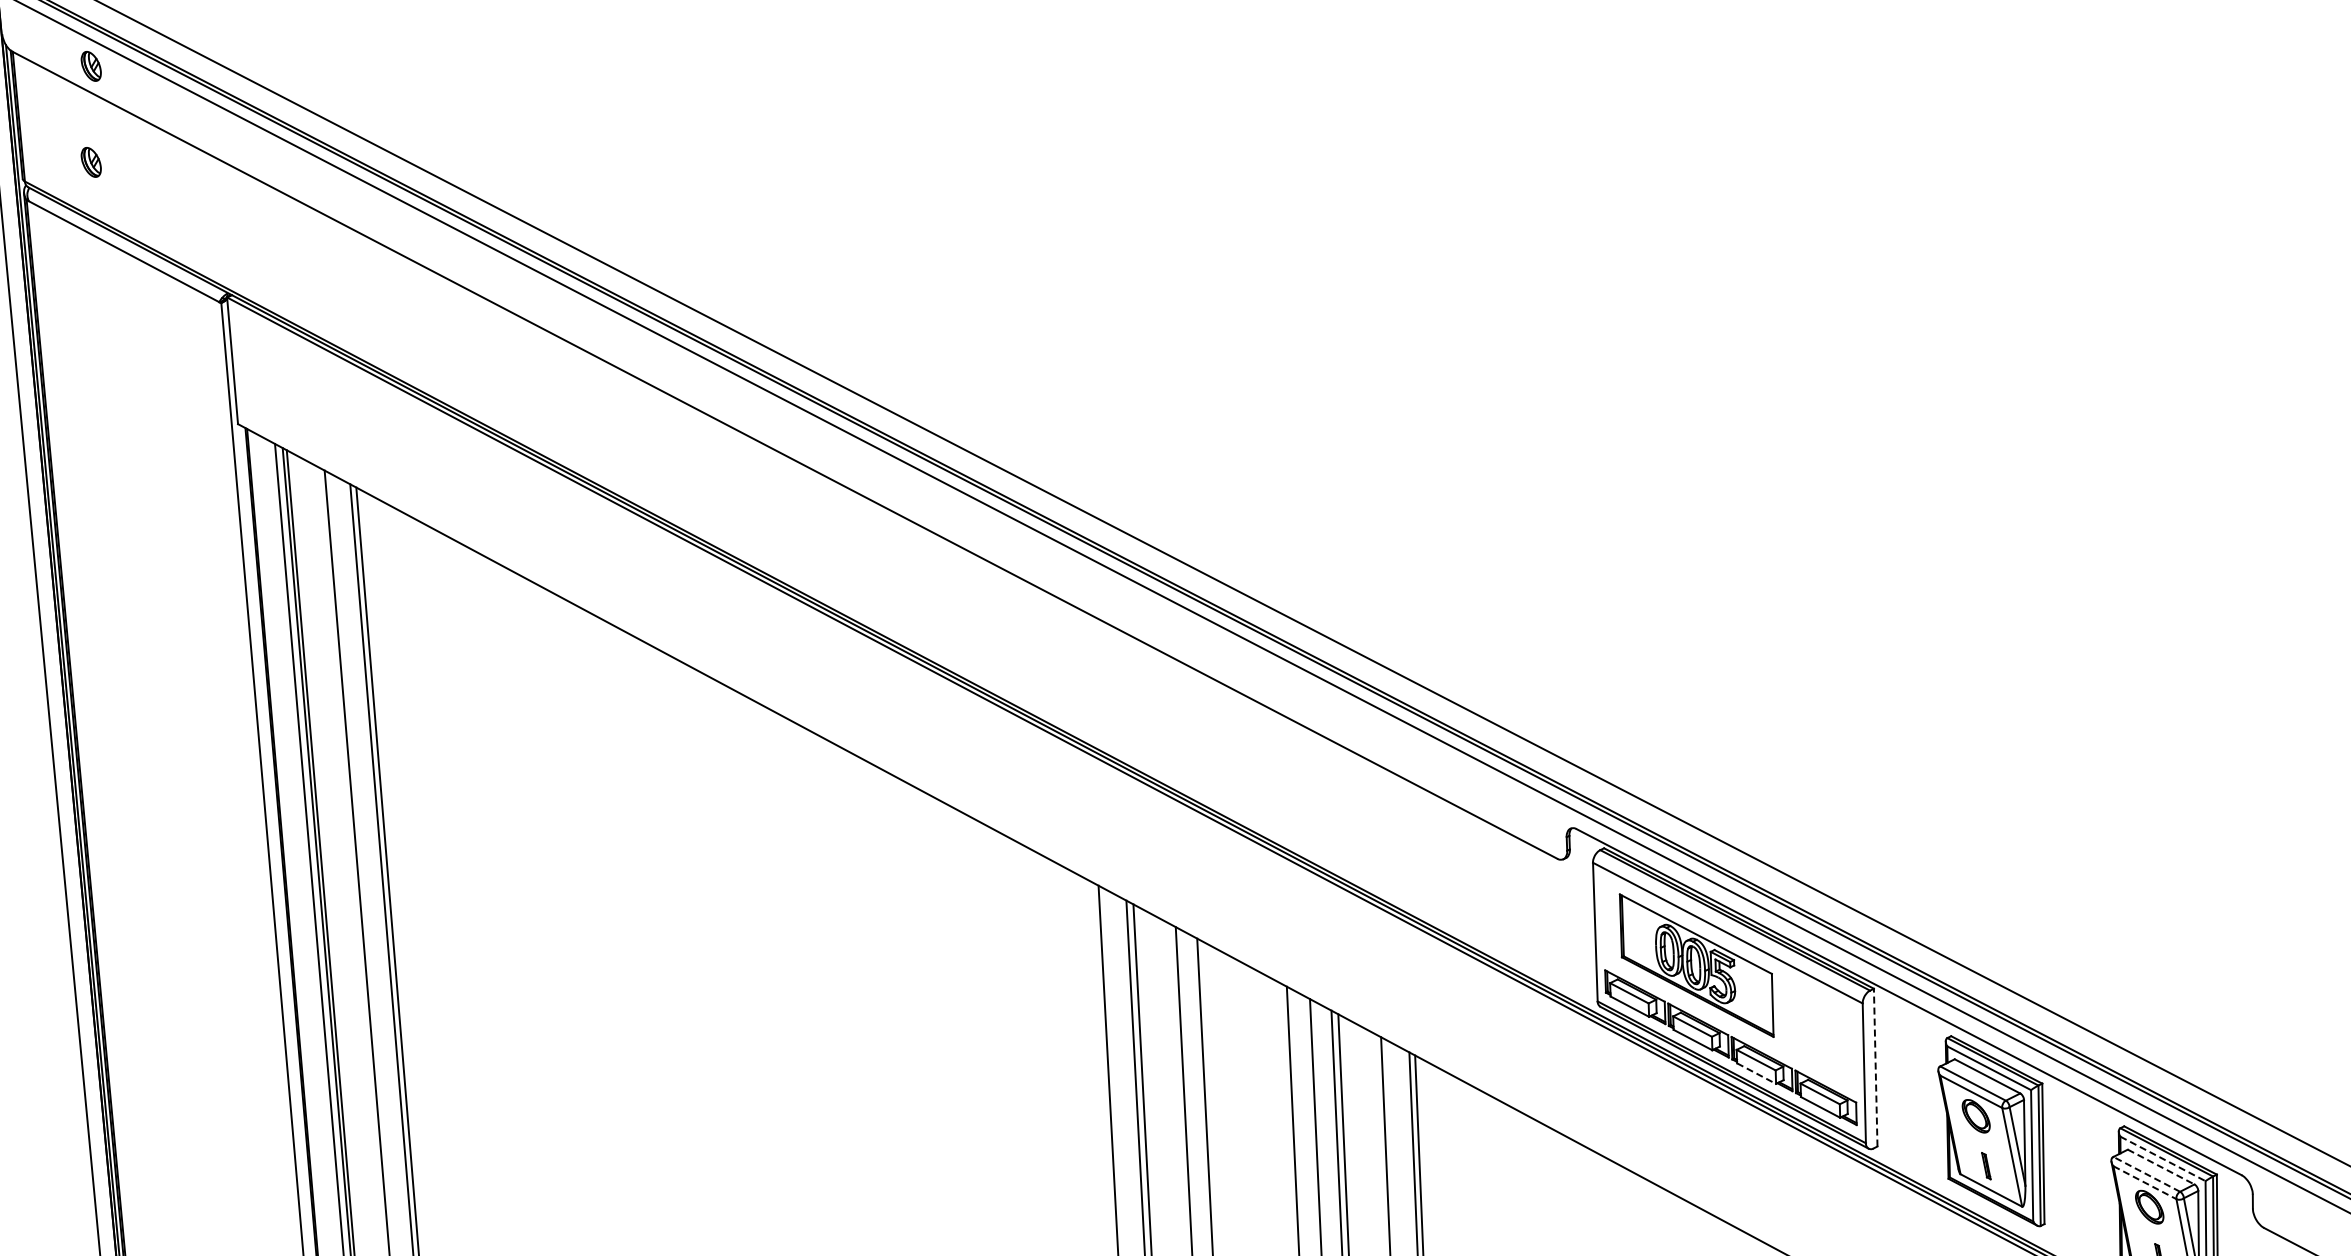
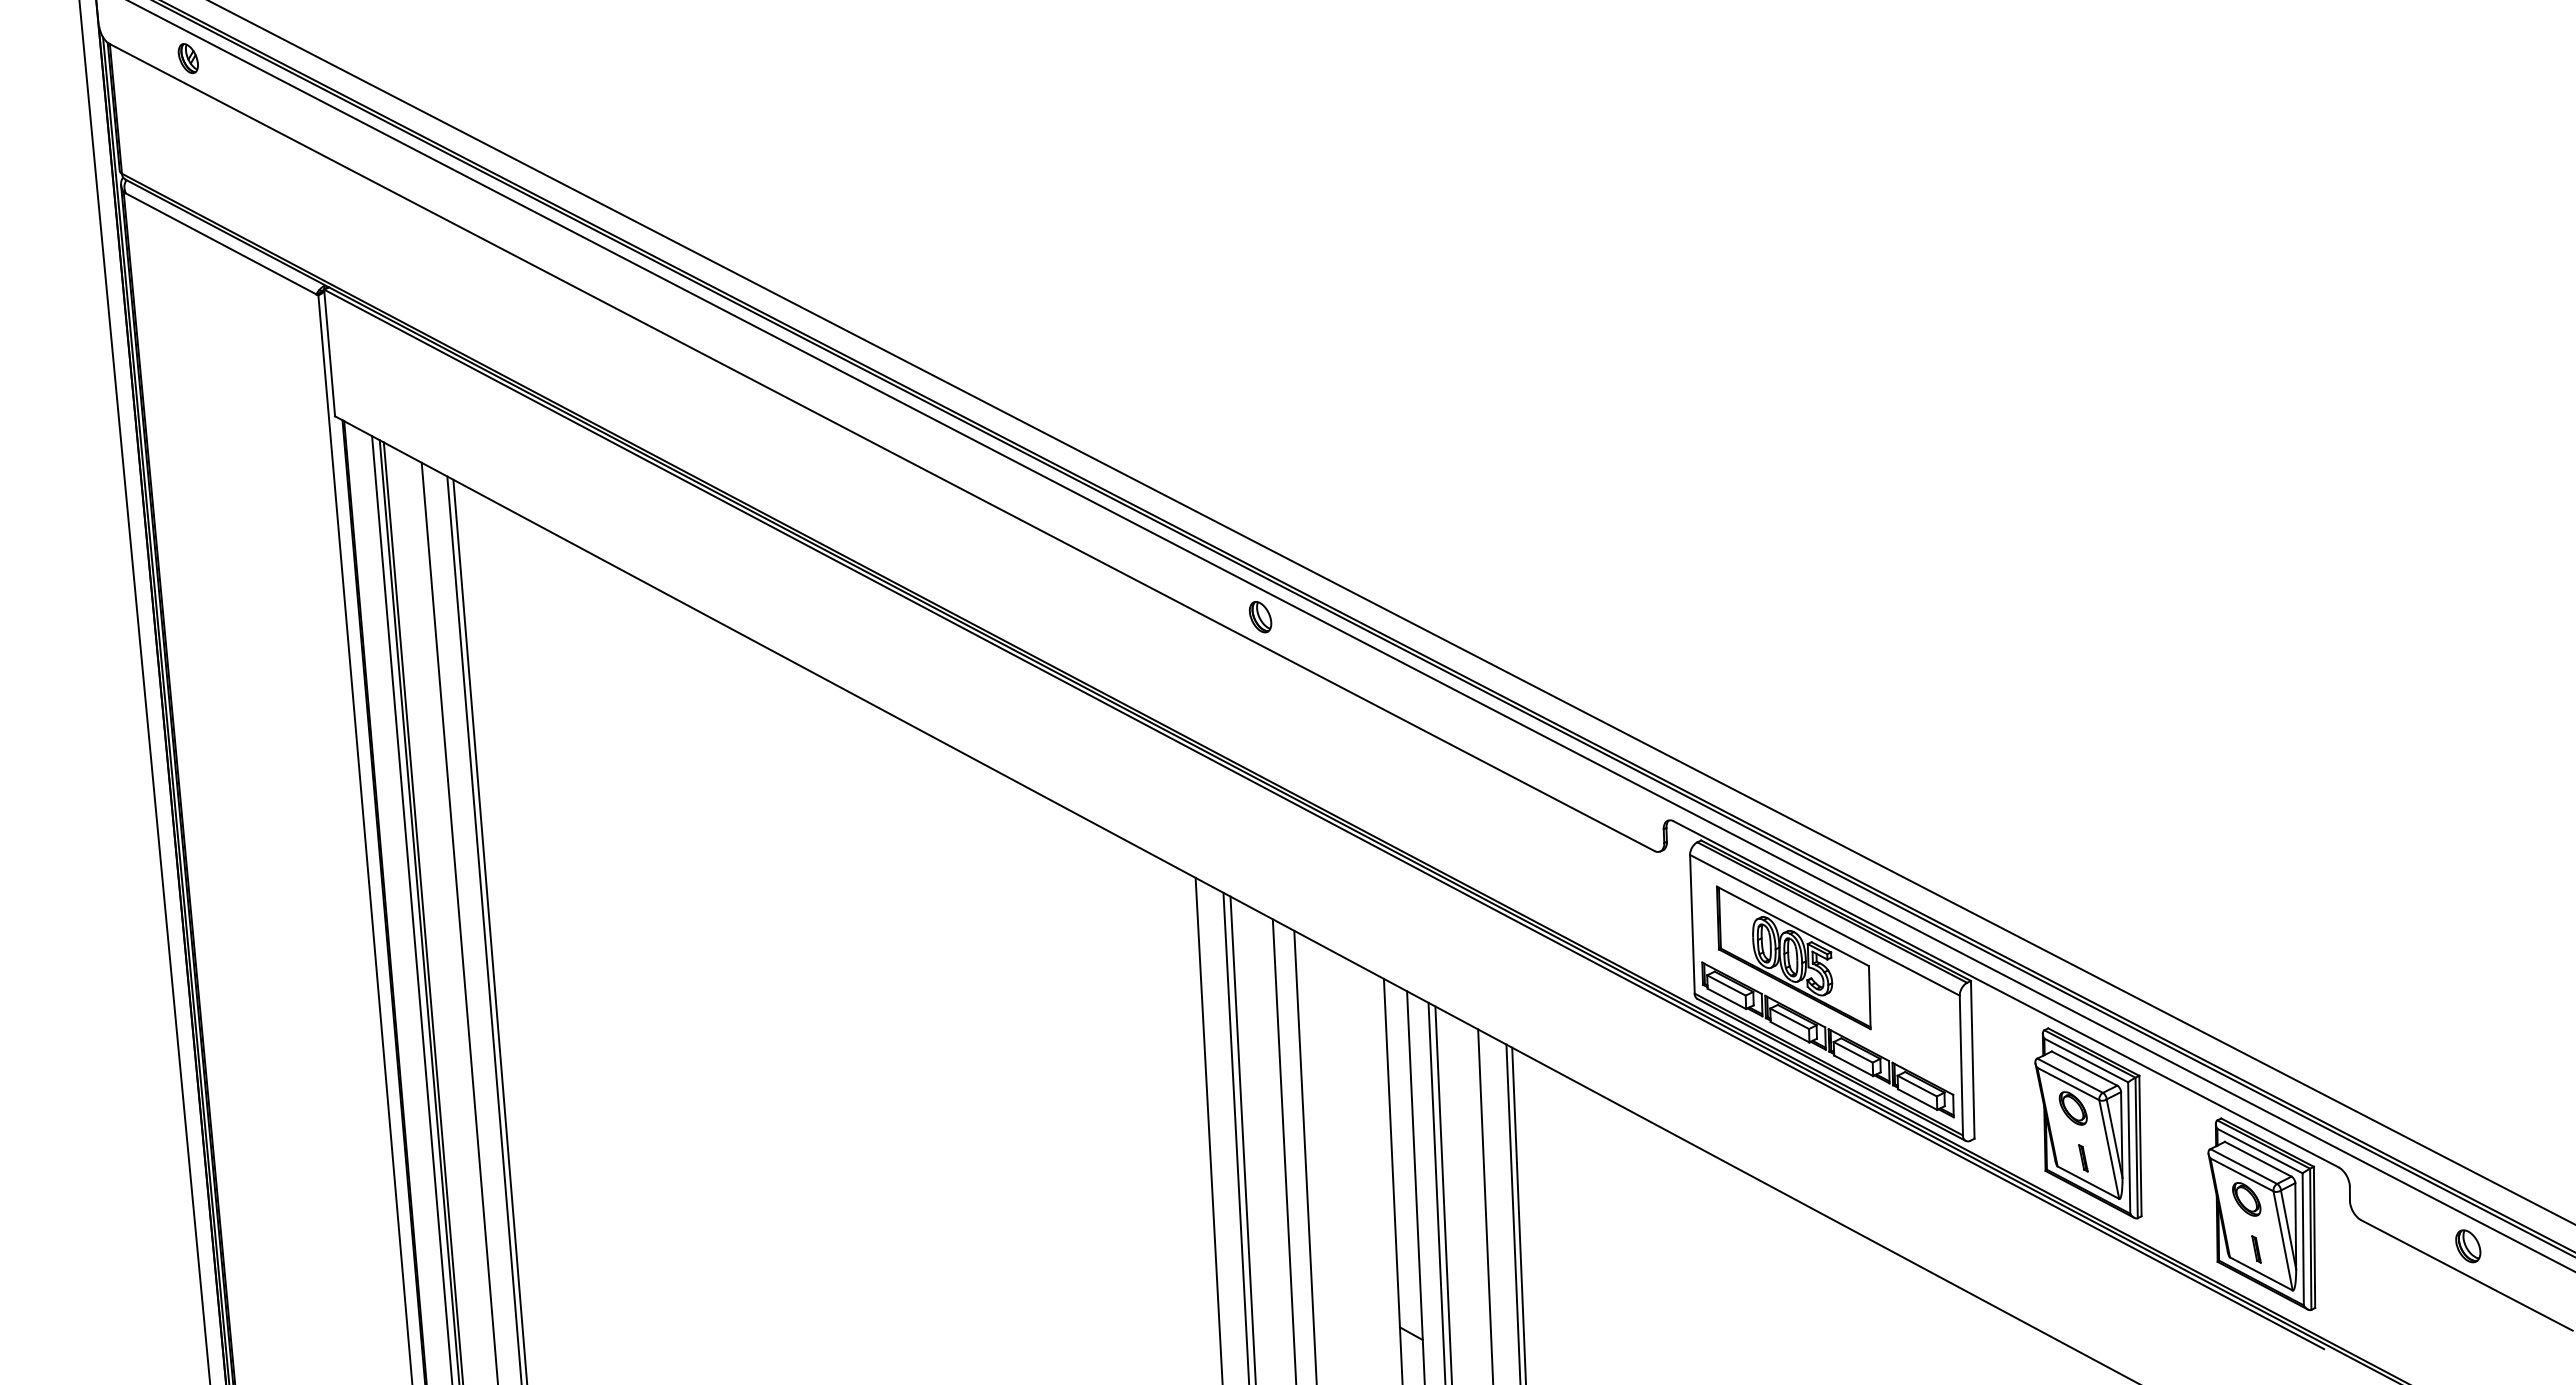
part: (90, 162) -> (187, 154), removed
part: (1163, 625) -> (1260, 617), added
line: (1875, 1067) -> (1972, 1059), dashed -> solid
line: (1757, 1074) -> (1854, 1066), dashed -> solid
line: (2163, 1159) -> (2260, 1151), dashed -> solid
line: (2161, 1167) -> (2258, 1159), dashed -> solid
line: (2146, 1174) -> (2243, 1166), dashed -> solid
line: (2145, 1182) -> (2242, 1174), dashed -> solid

